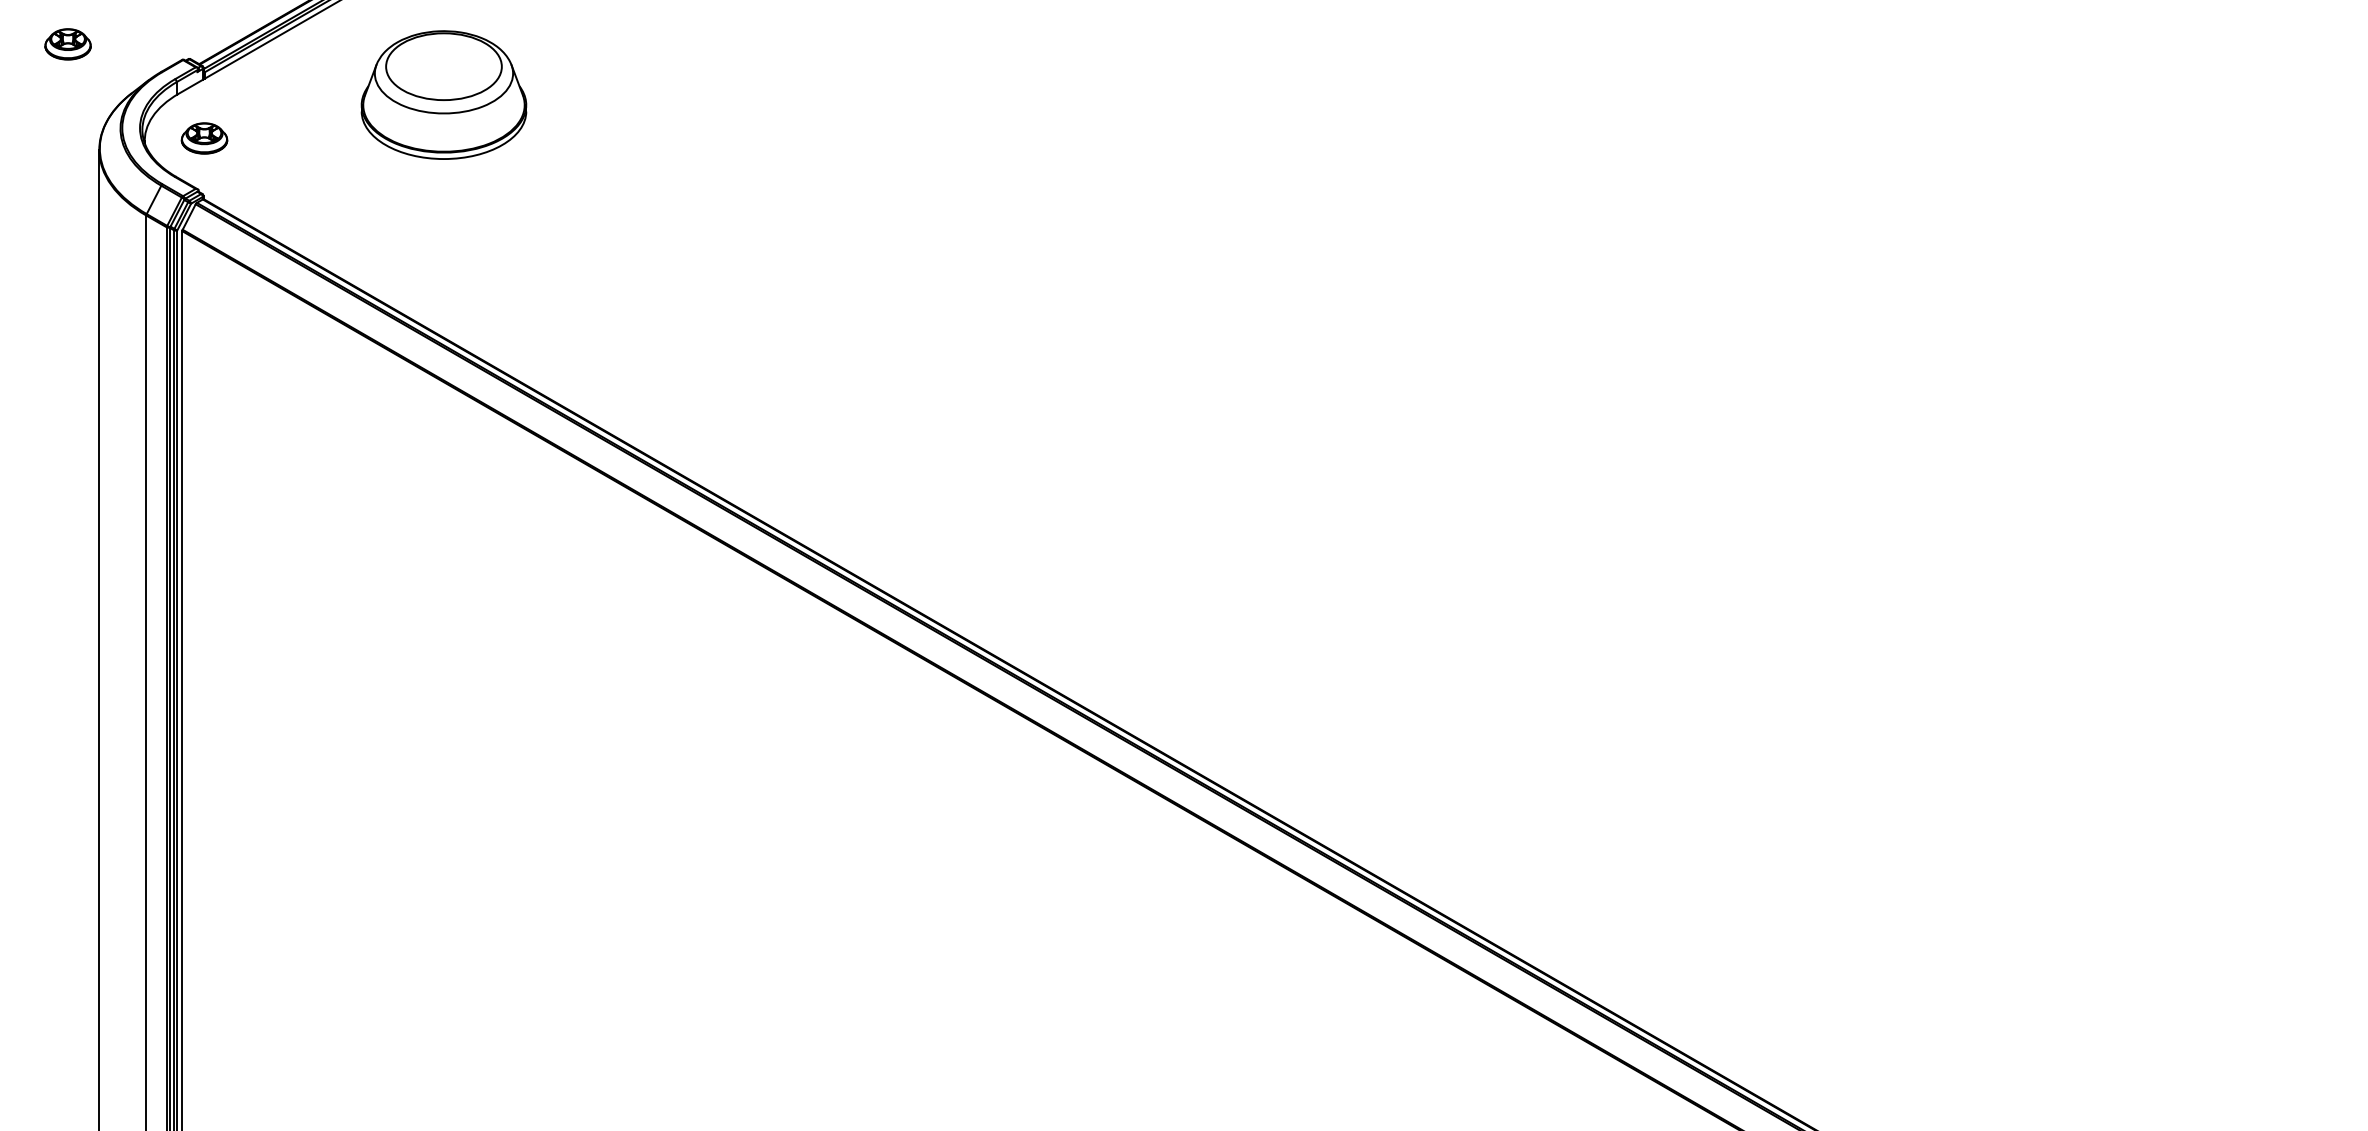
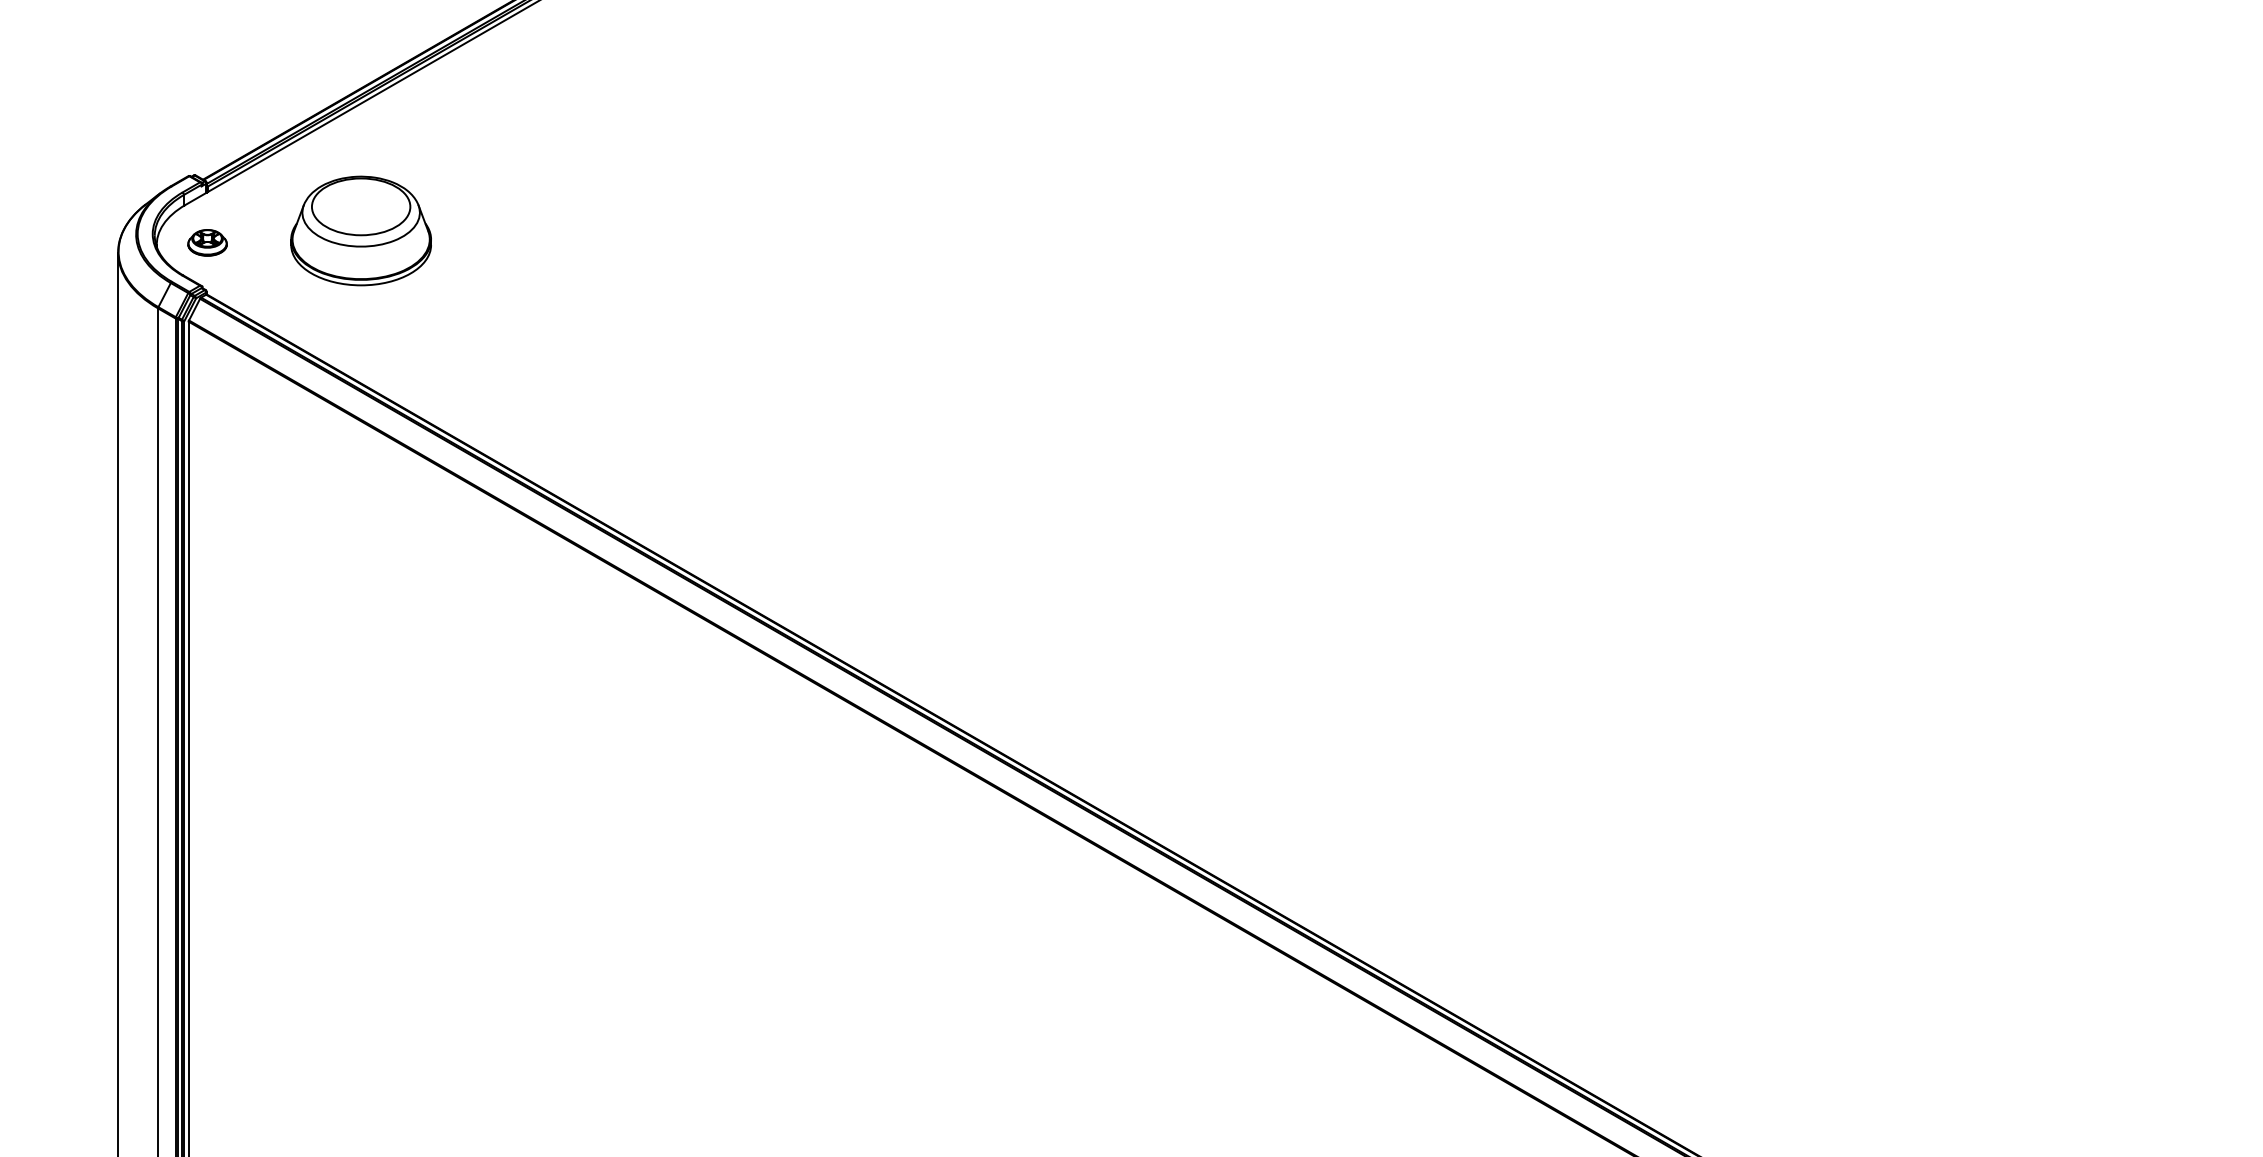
part: (67, 43) -> (91, 162), removed
part: (443, 94) -> (360, 230), moved

